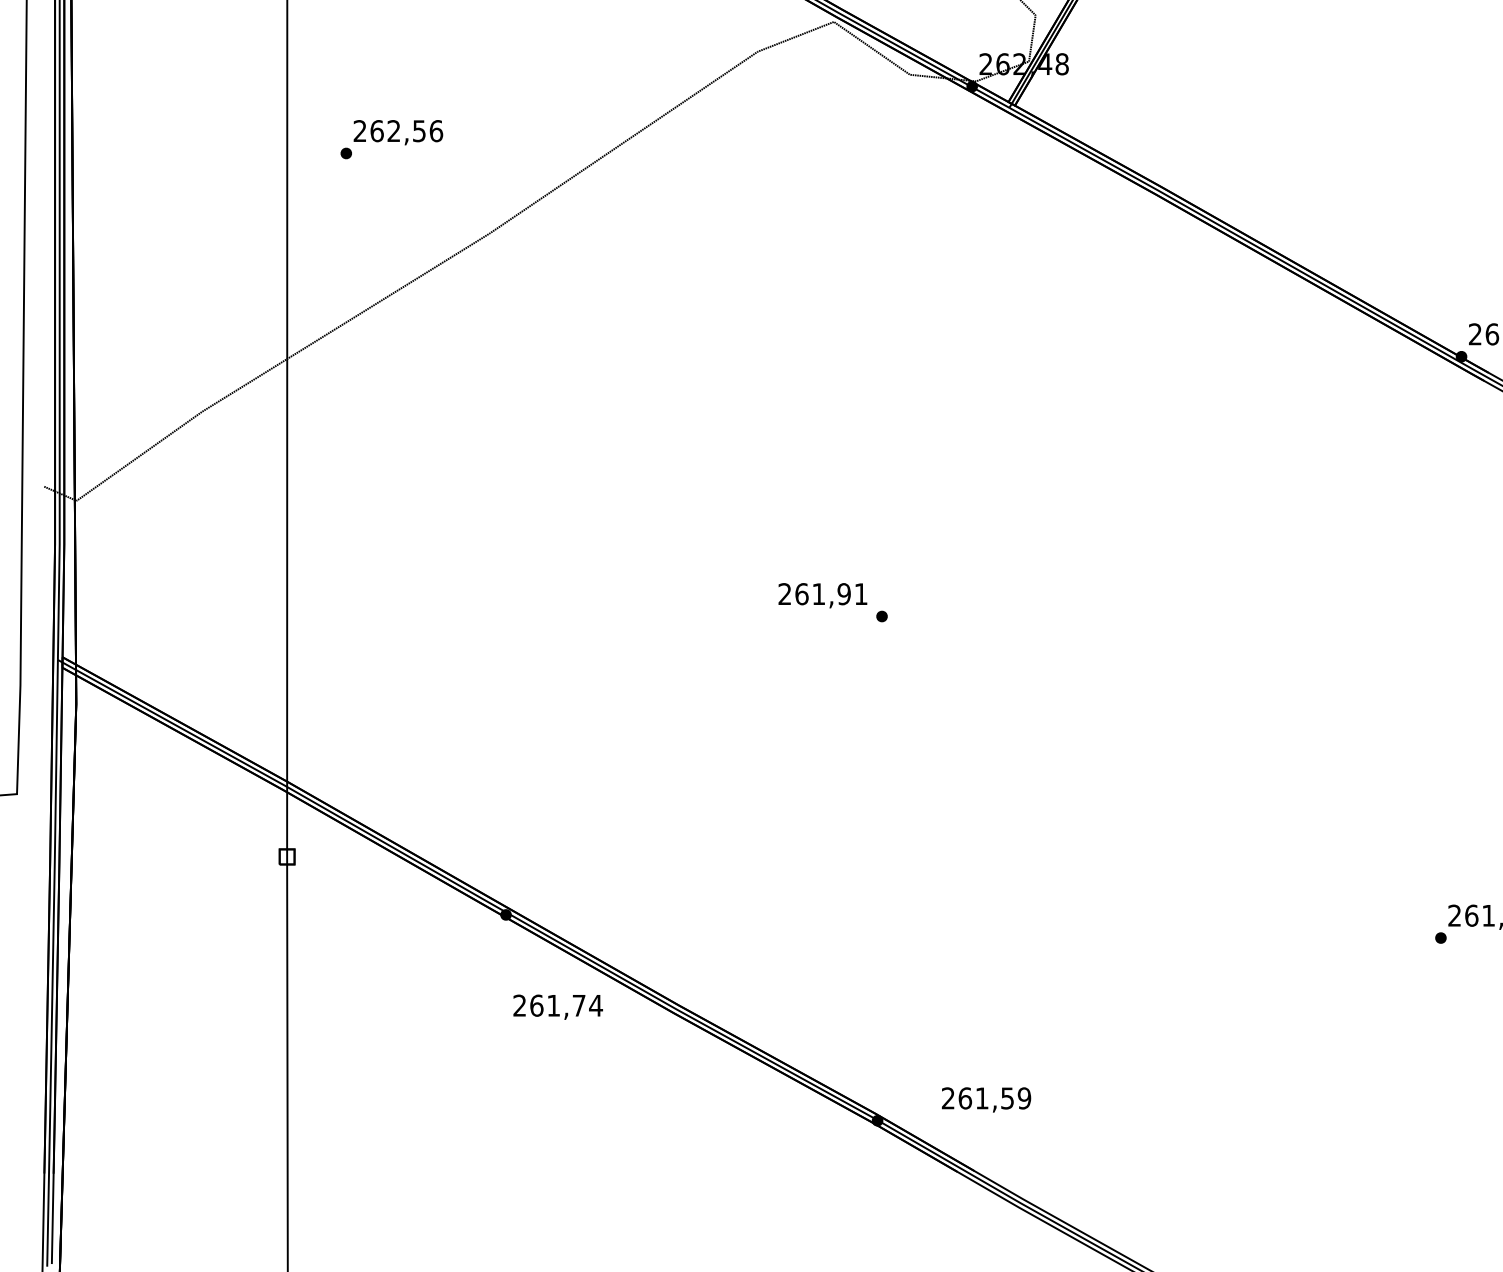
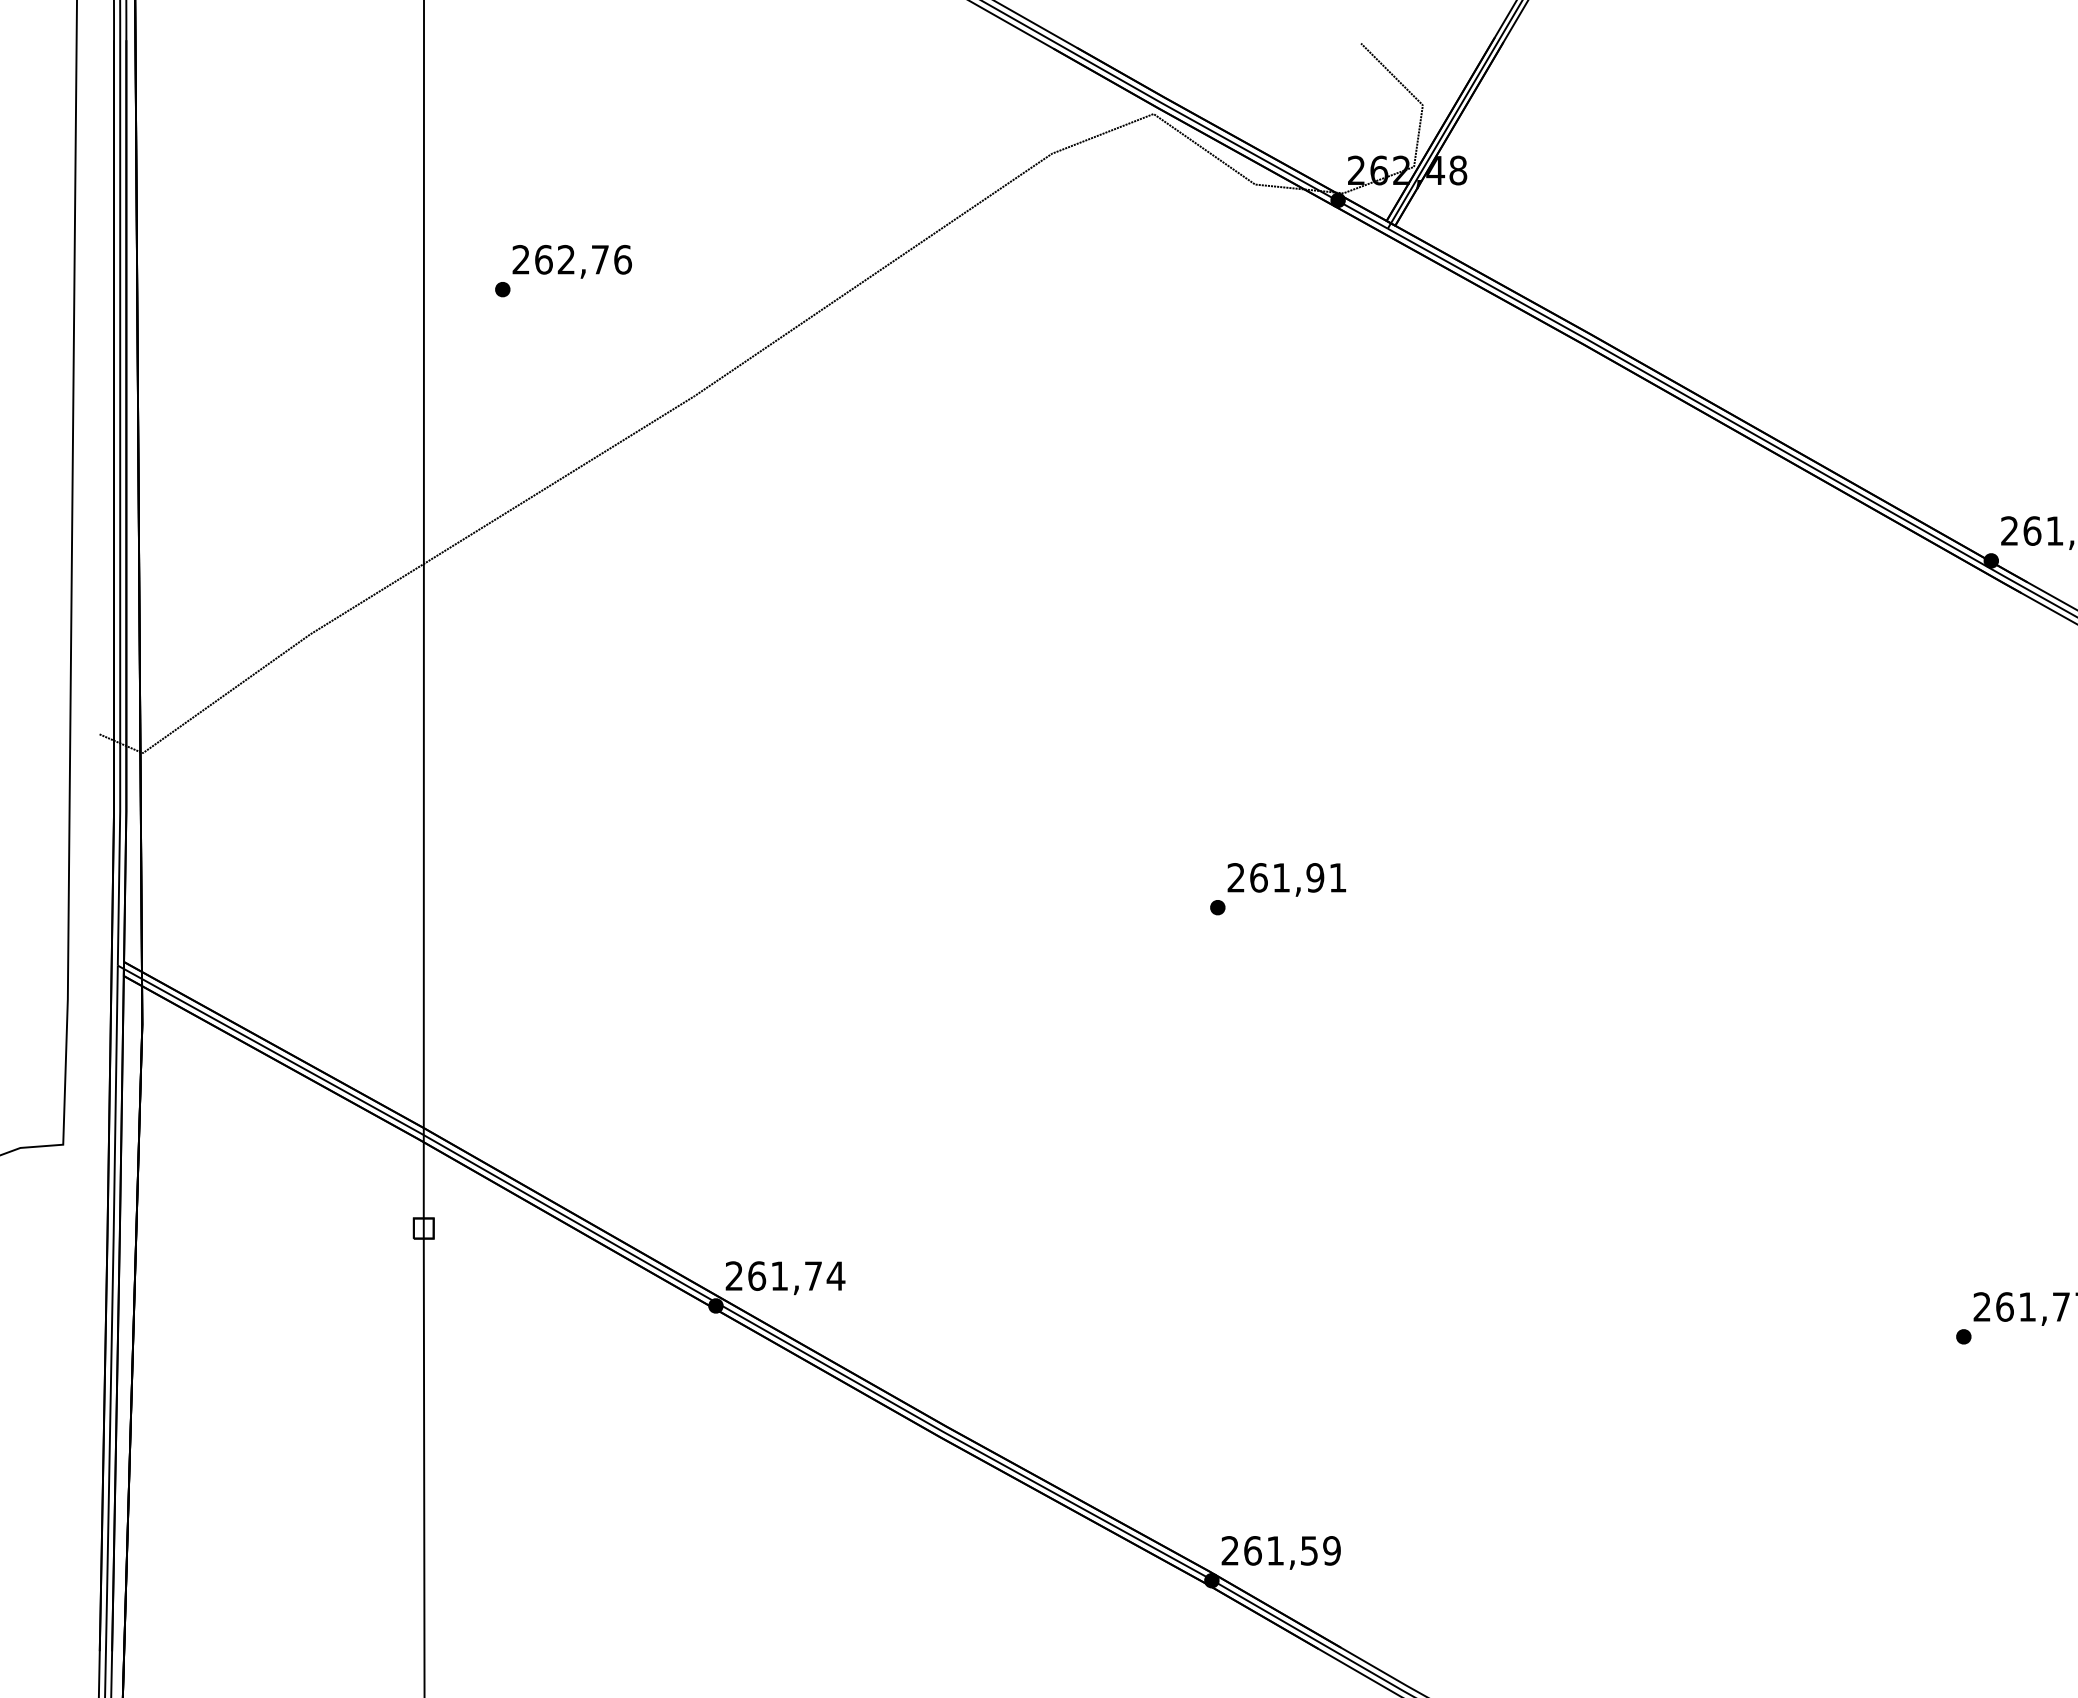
text: (418, 130) -> (599, 259), 262,56 -> 262,76
text: (822, 595) -> (1286, 879), moved
text: (558, 1007) -> (785, 1278), moved
text: (985, 1099) -> (1280, 1552), moved

